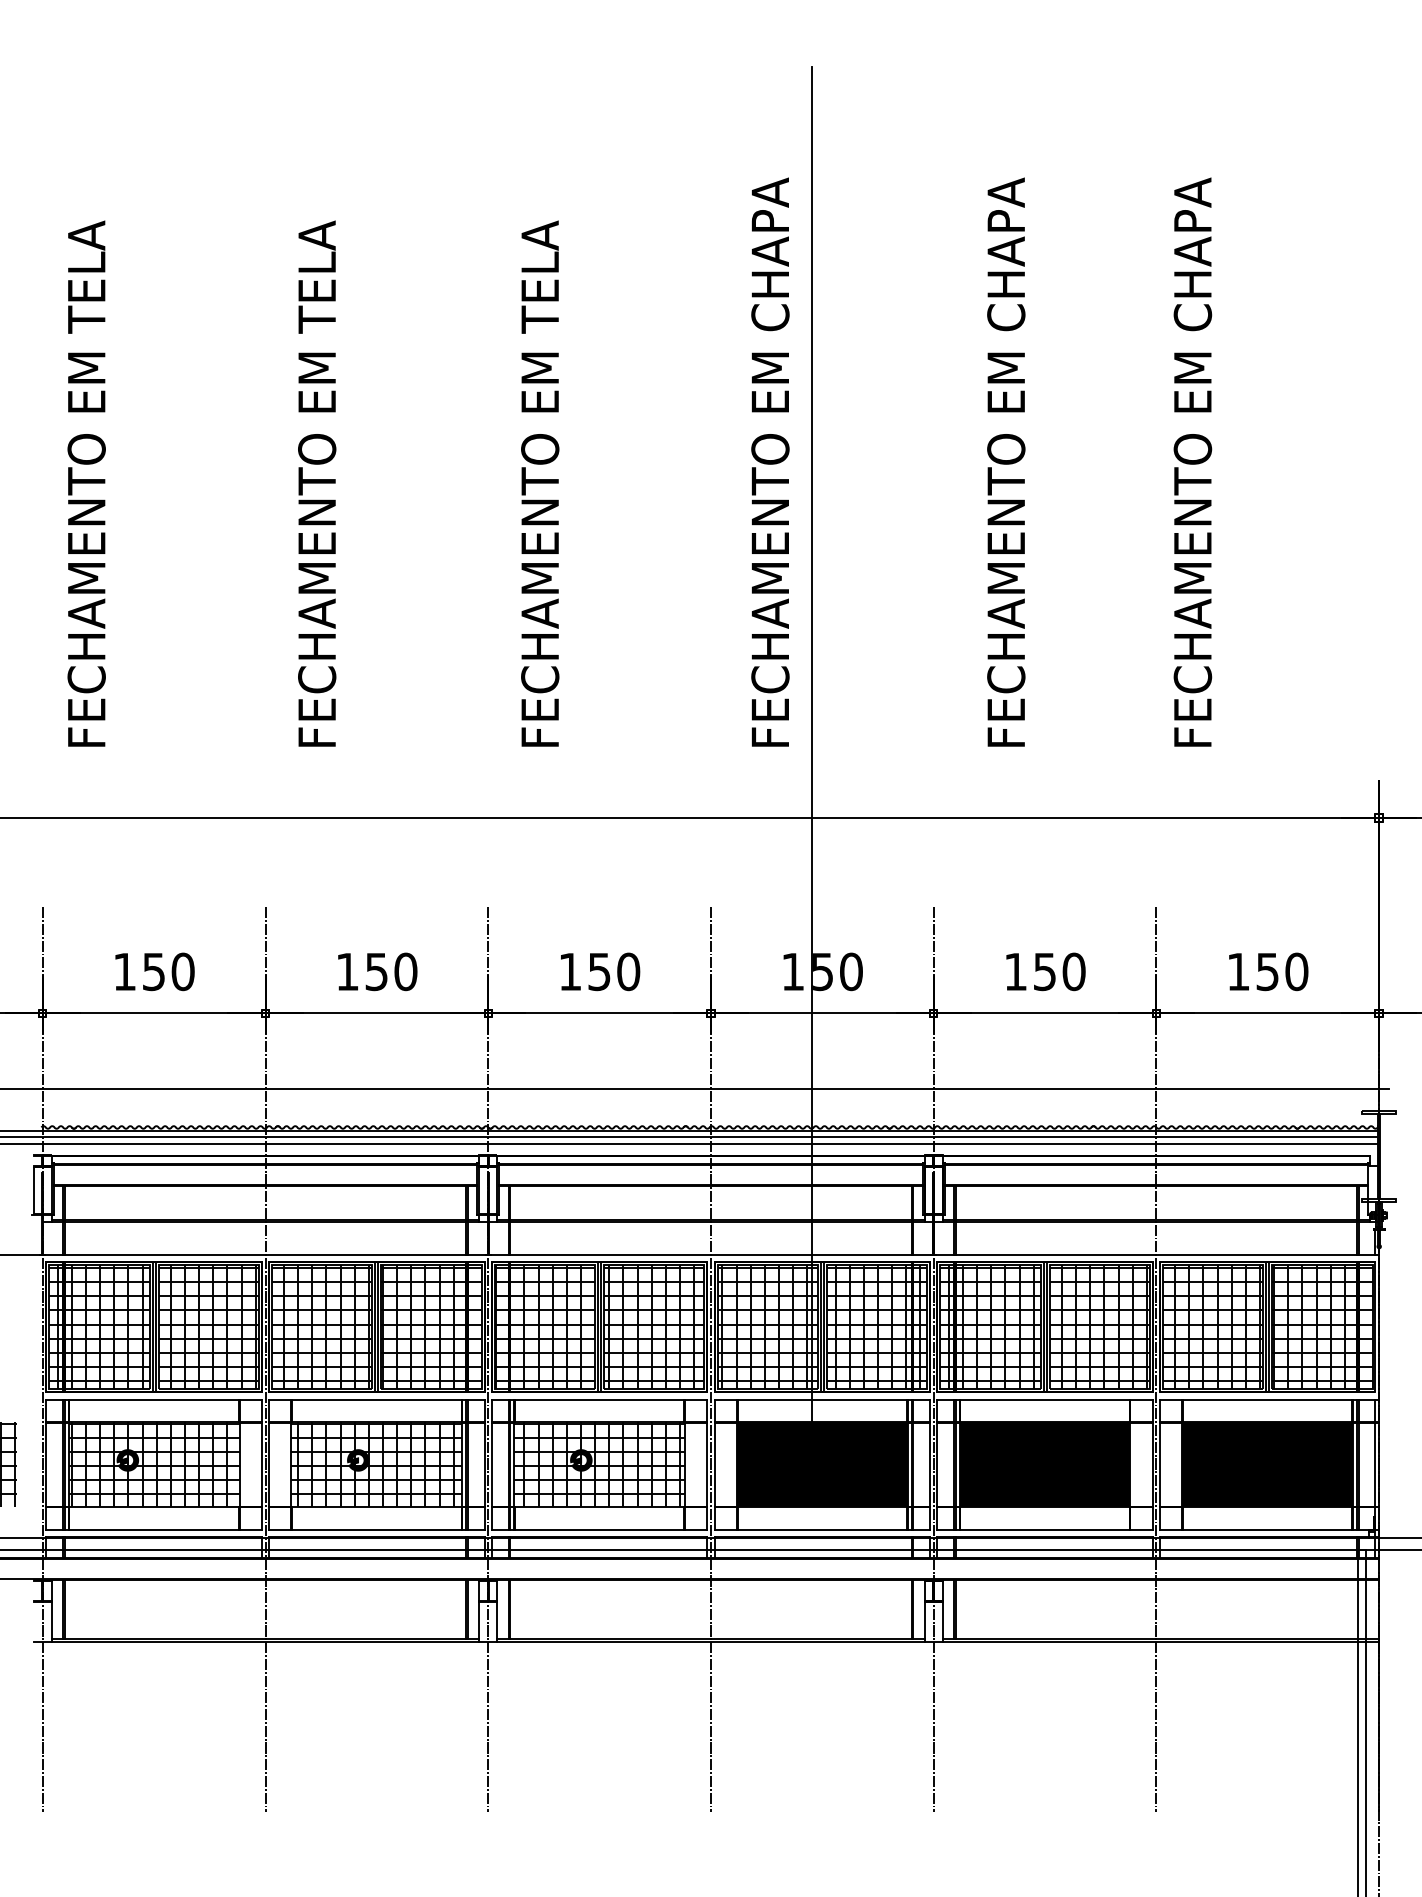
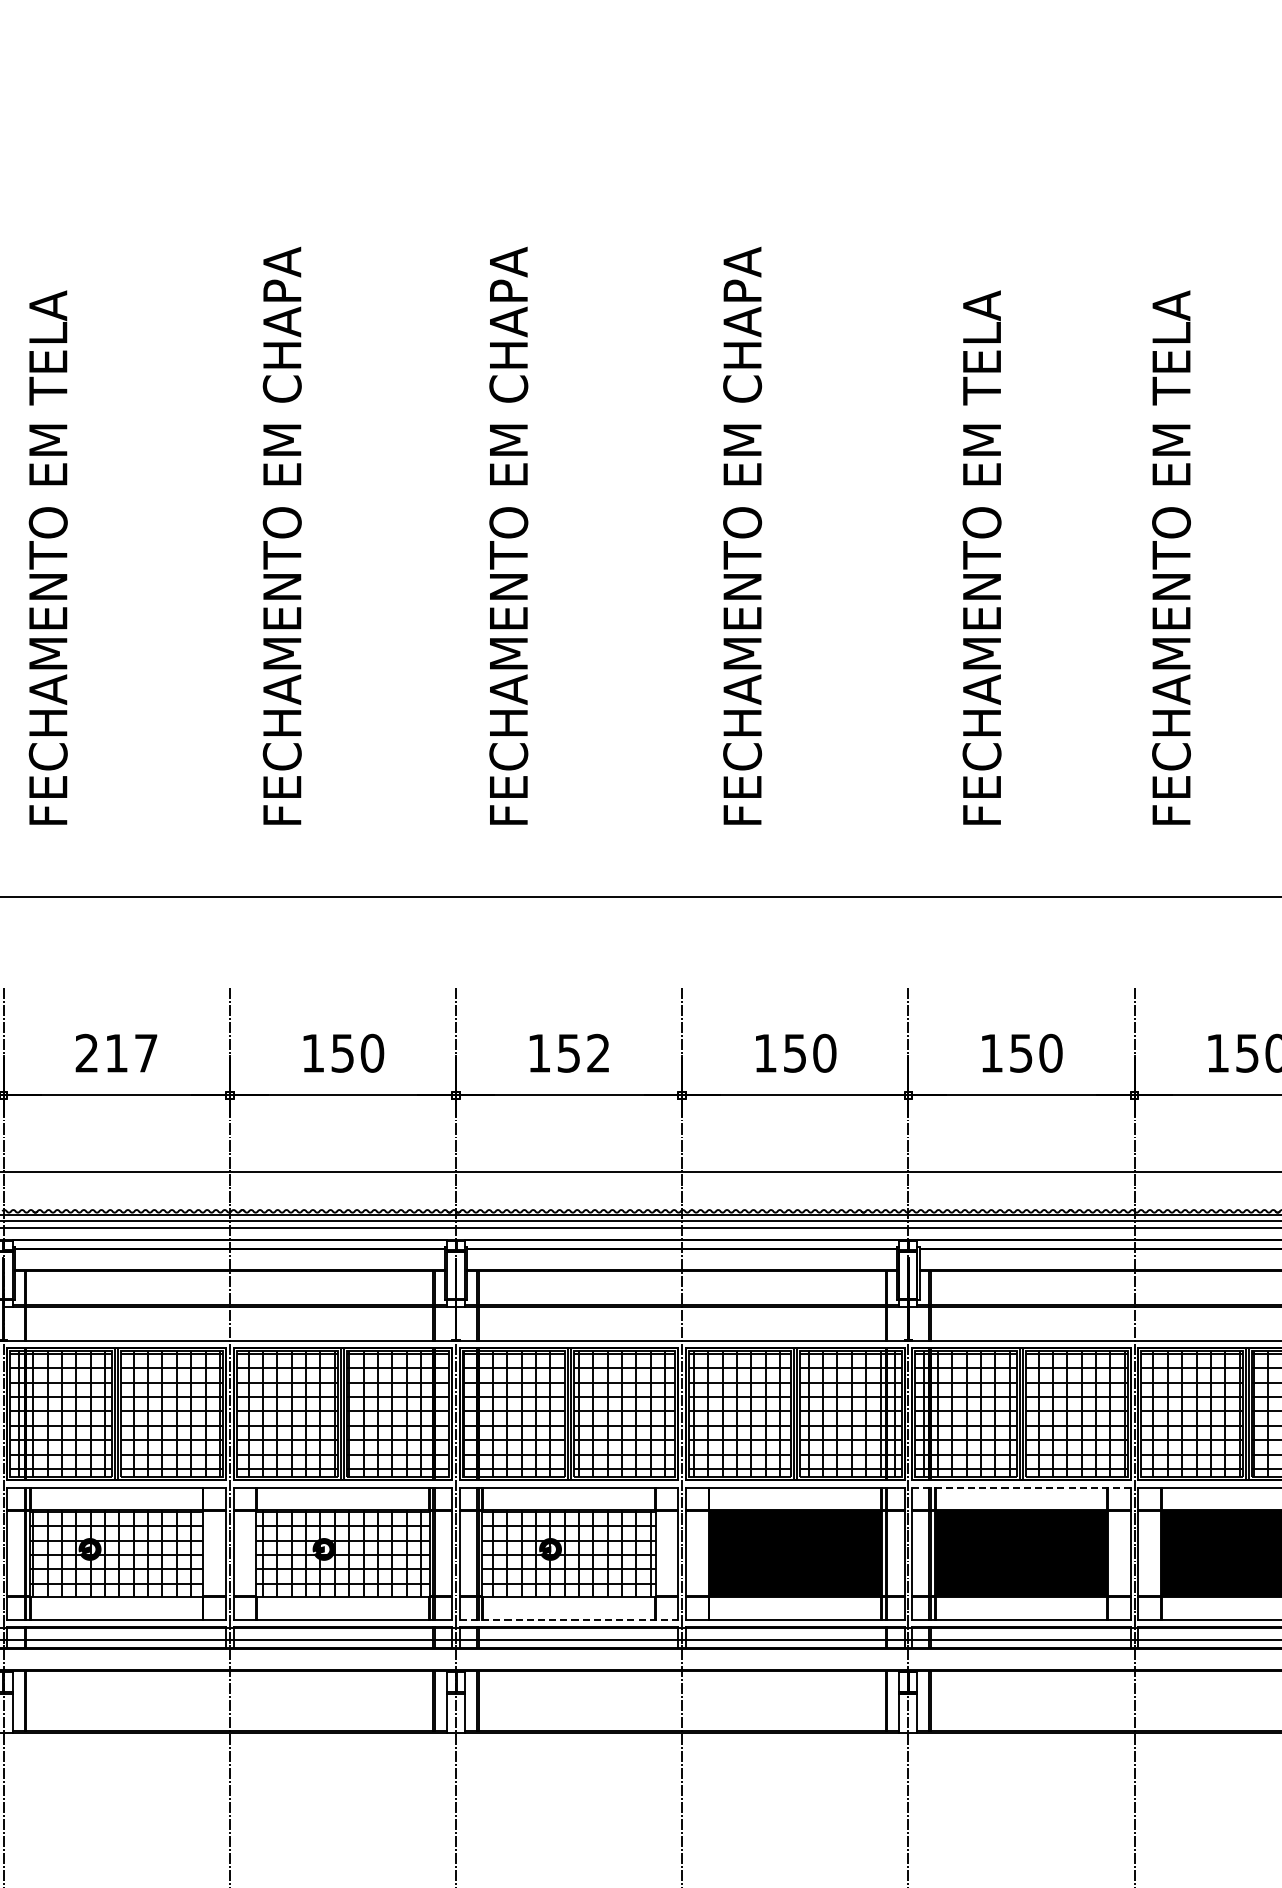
text: (317, 255) -> (282, 325), FECHAMENTO EM TELA -> FECHAMENTO EM CHAPA
text: (540, 255) -> (509, 325), FECHAMENTO EM TELA -> FECHAMENTO EM CHAPA
text: (1006, 255) -> (982, 325), FECHAMENTO EM CHAPA -> FECHAMENTO EM TELA
text: (1192, 255) -> (1171, 325), FECHAMENTO EM CHAPA -> FECHAMENTO EM TELA
line: (812, 763) -> (785, 841), removed
text: (153, 971) -> (116, 1052), 150 -> 217
text: (628, 971) -> (598, 1052), 150 -> 152
line: (1045, 1399) -> (1021, 1487), solid -> dashed
line: (599, 1529) -> (568, 1619), solid -> dashed

